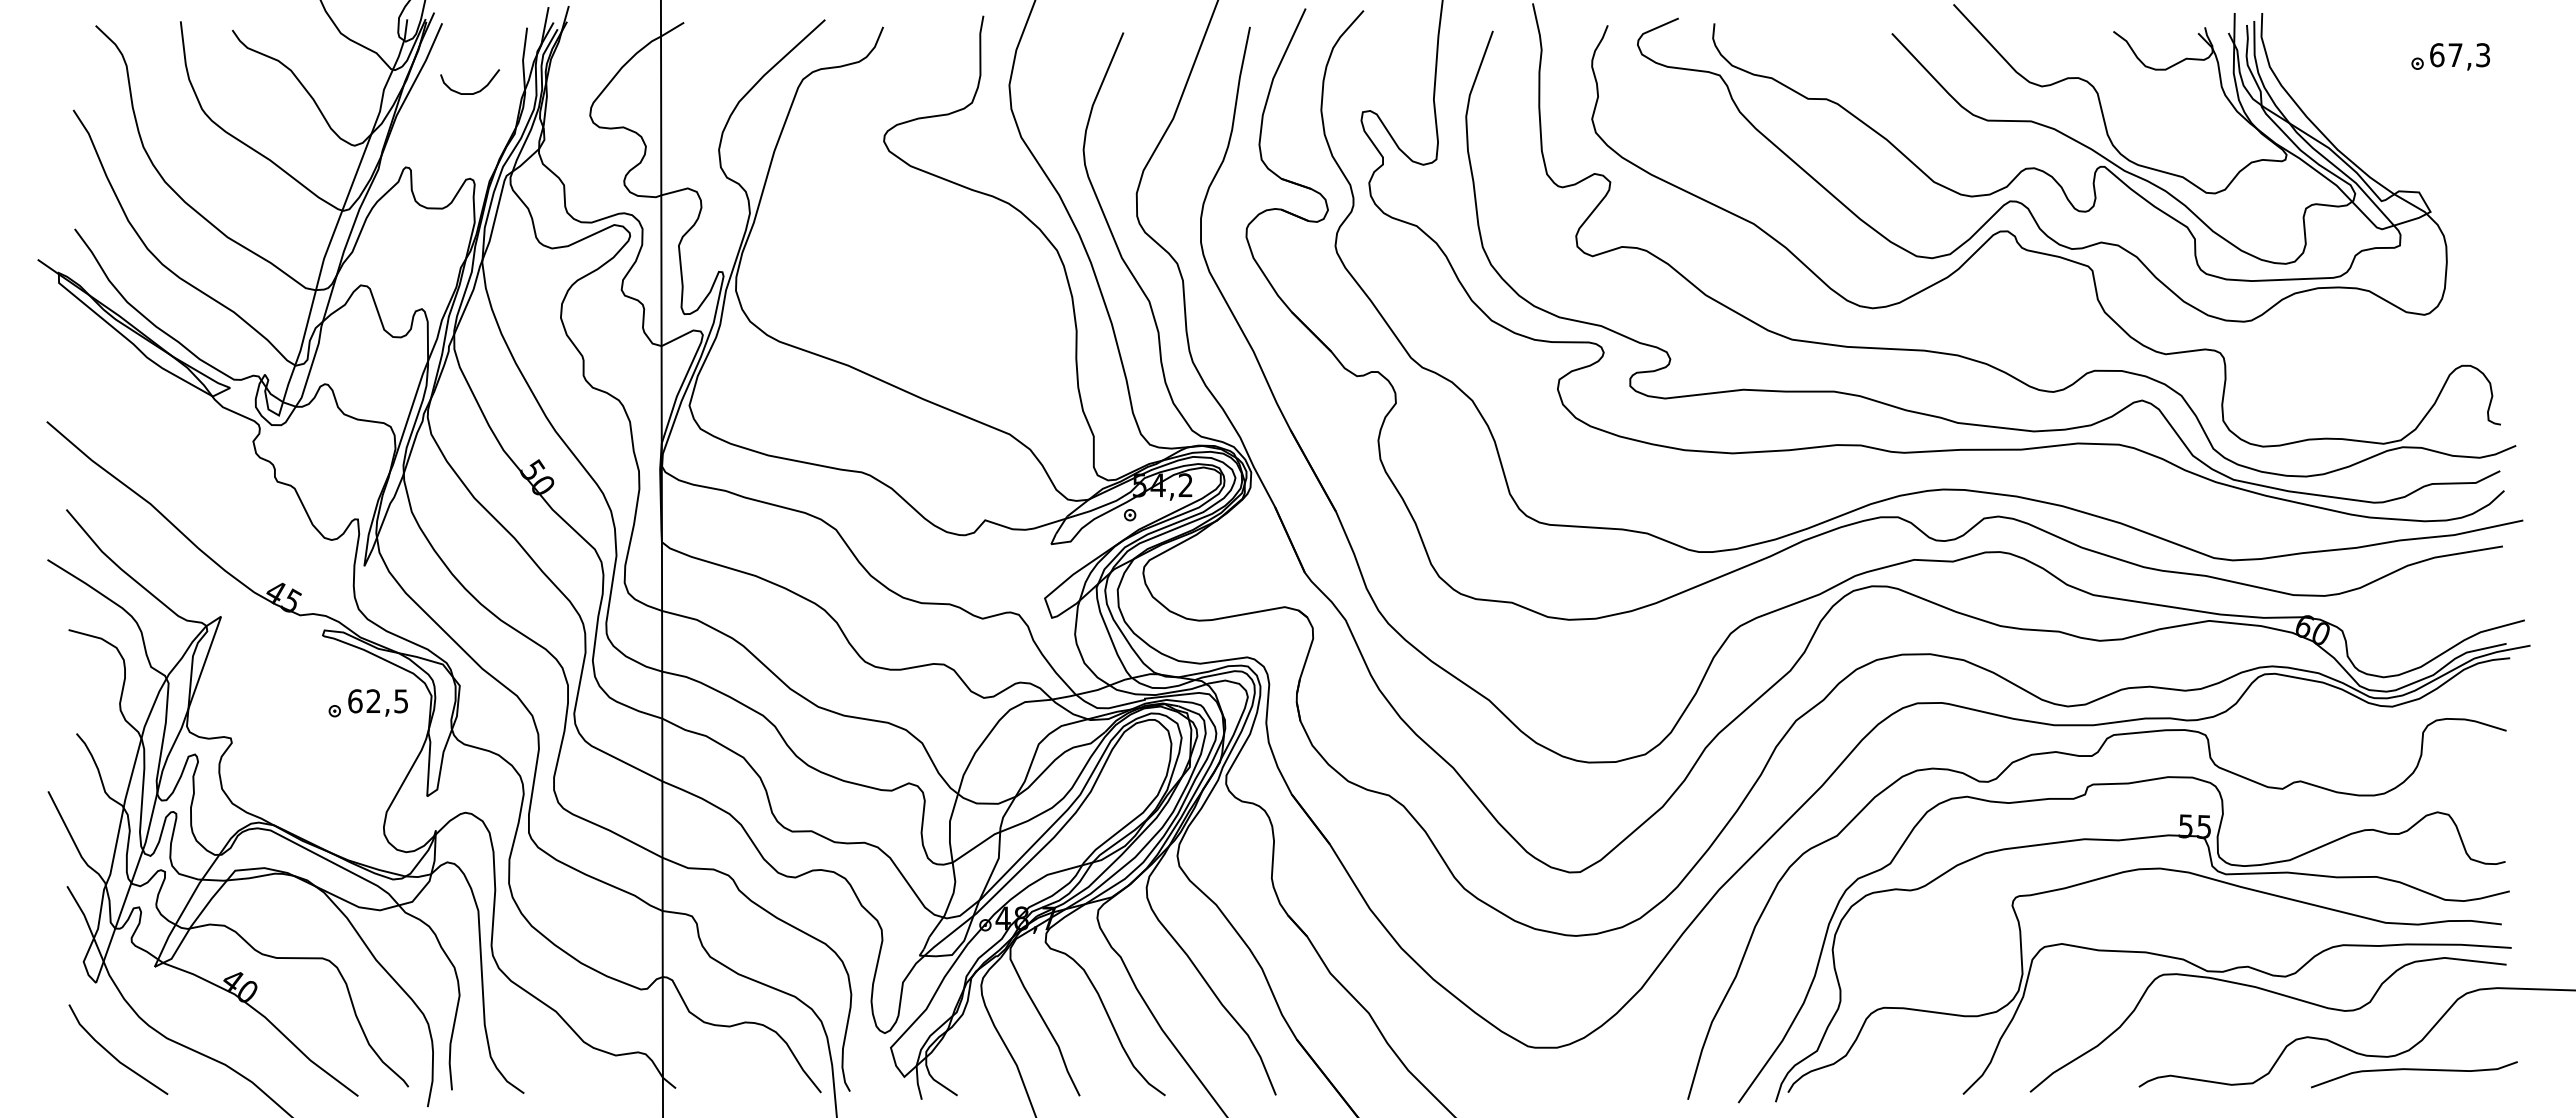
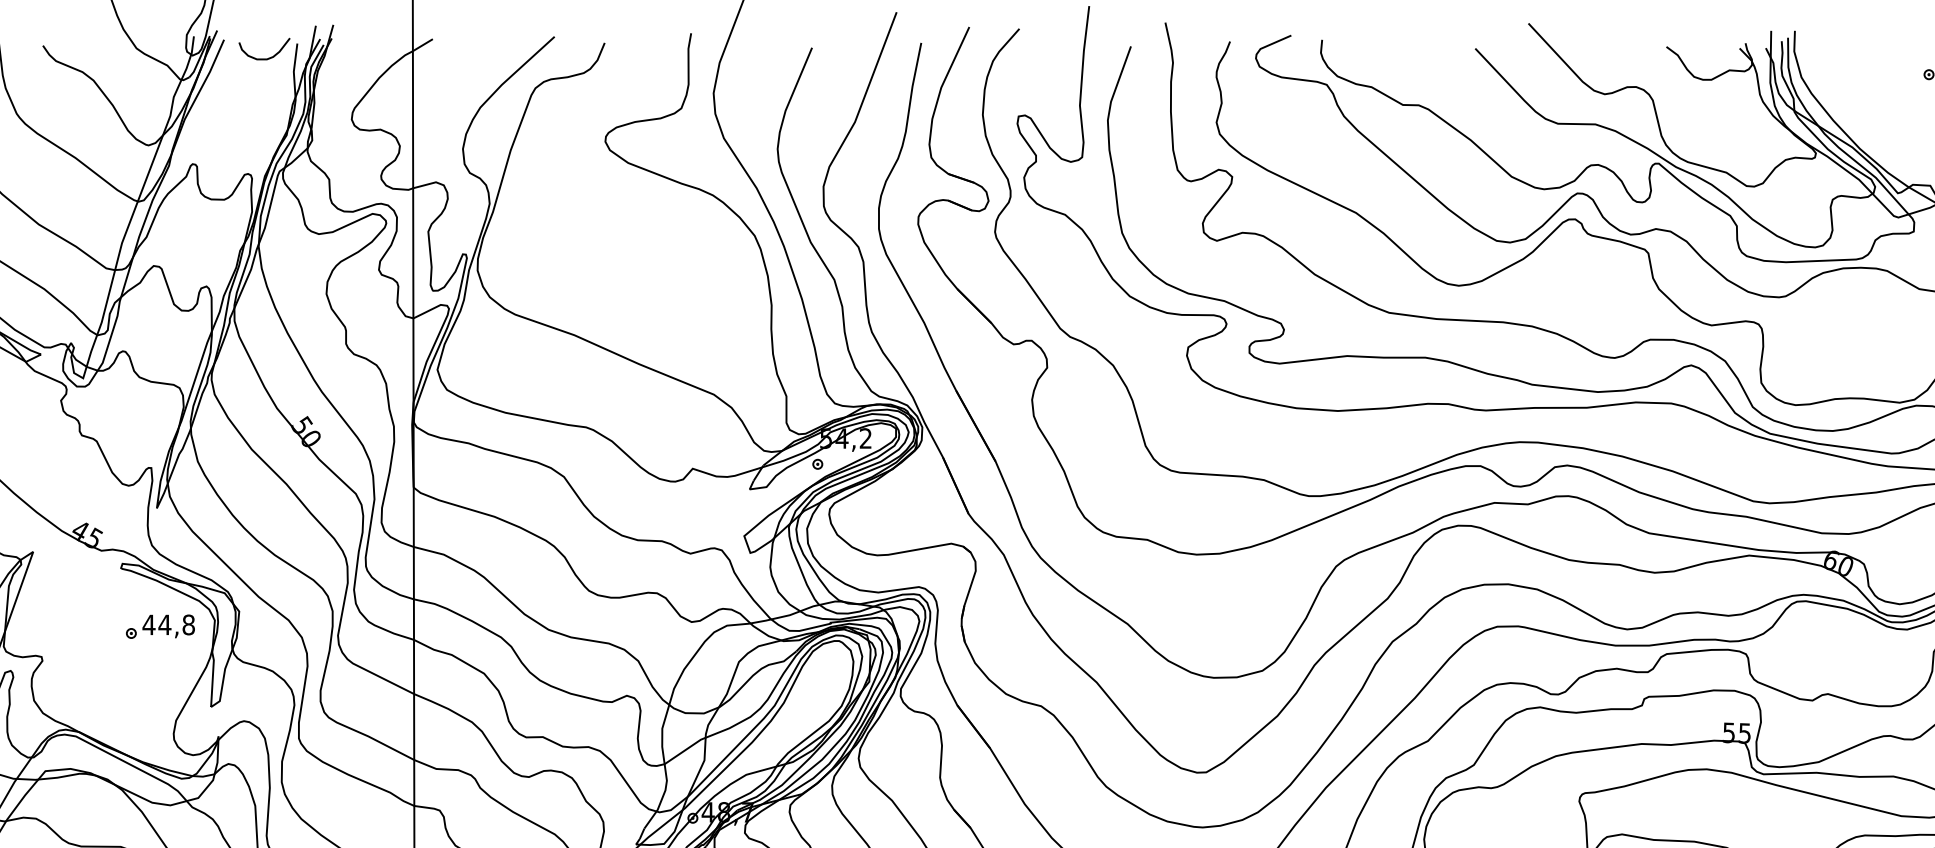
curve: (473, 92) -> (267, 58), moved
text: (377, 701) -> (168, 625), 62,5 -> 44,8

